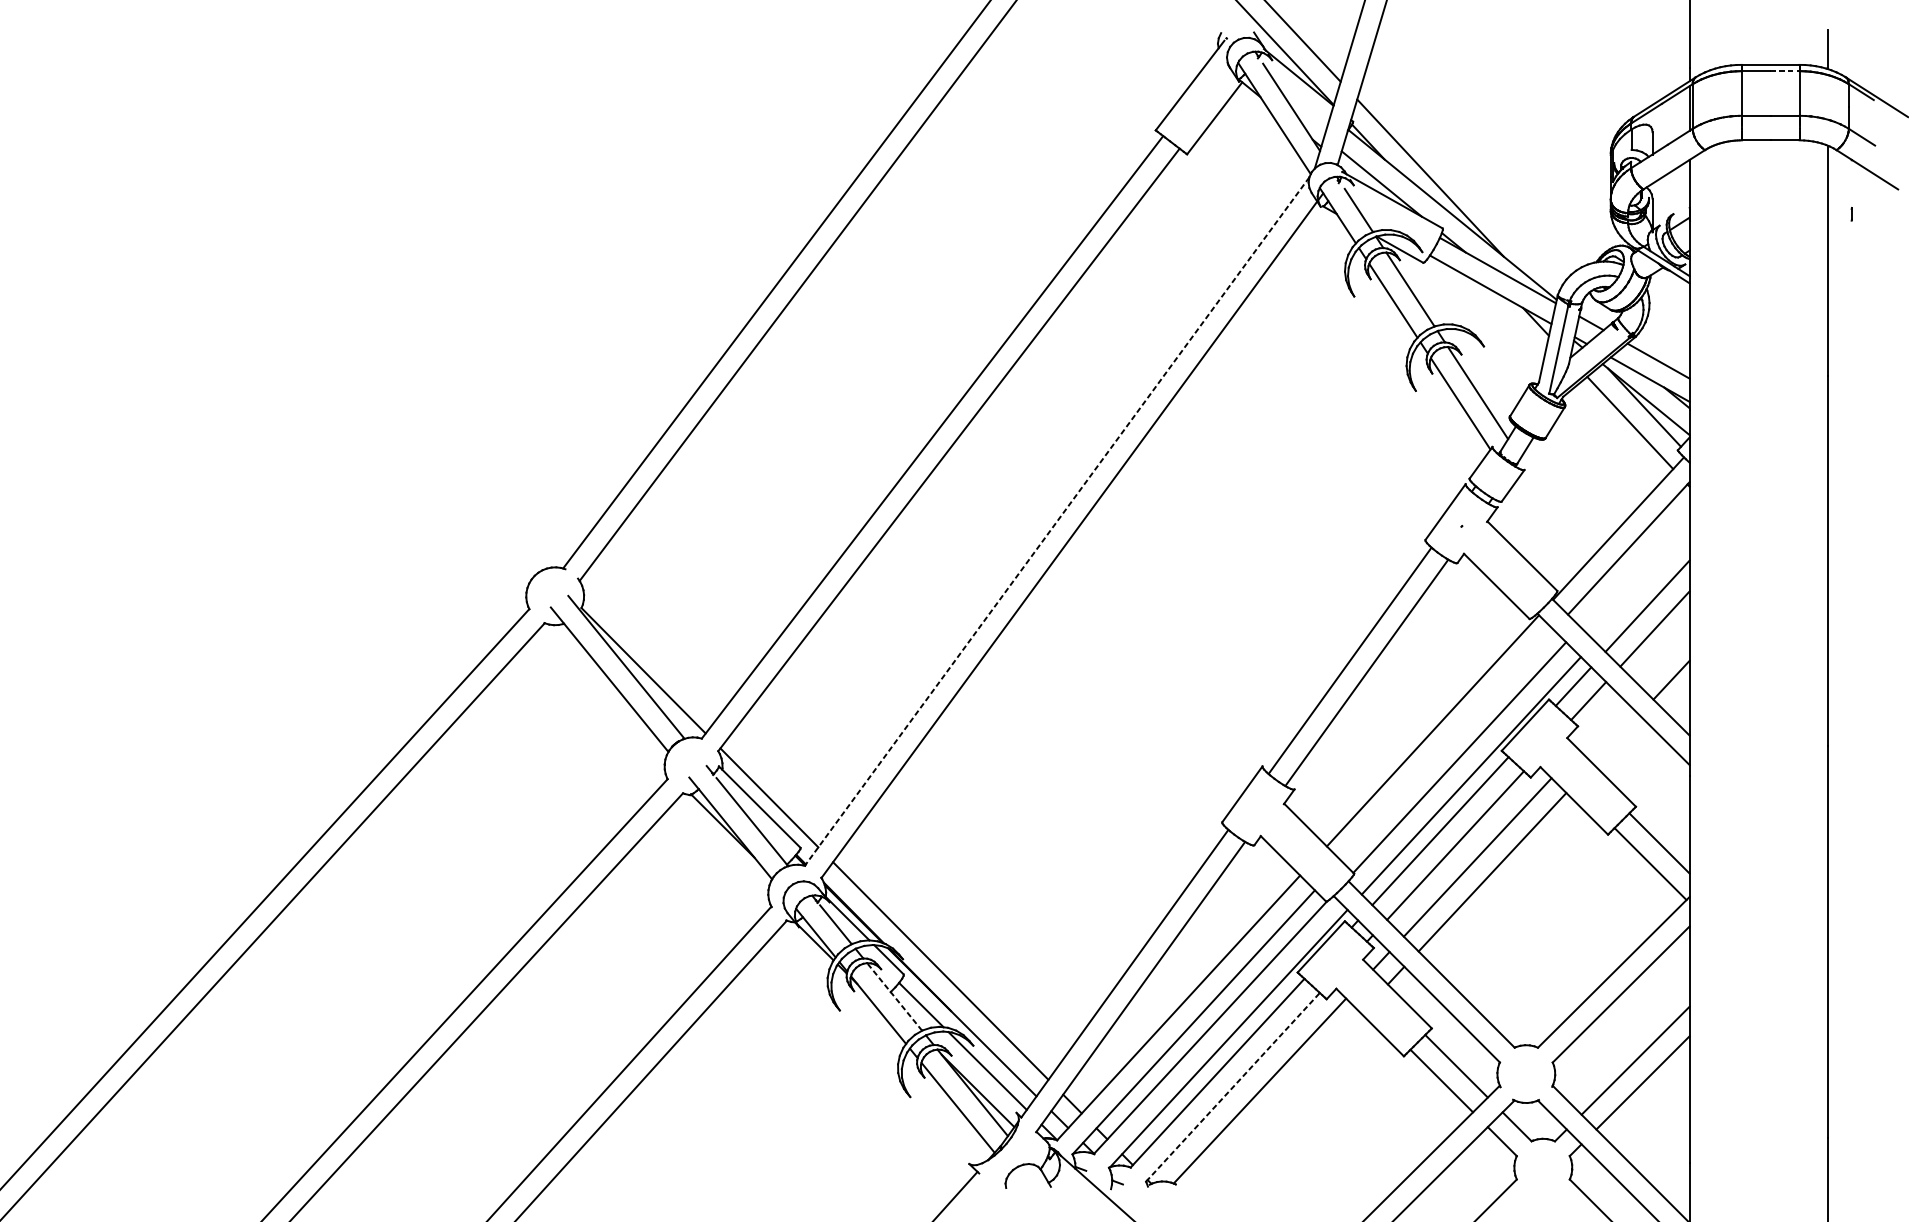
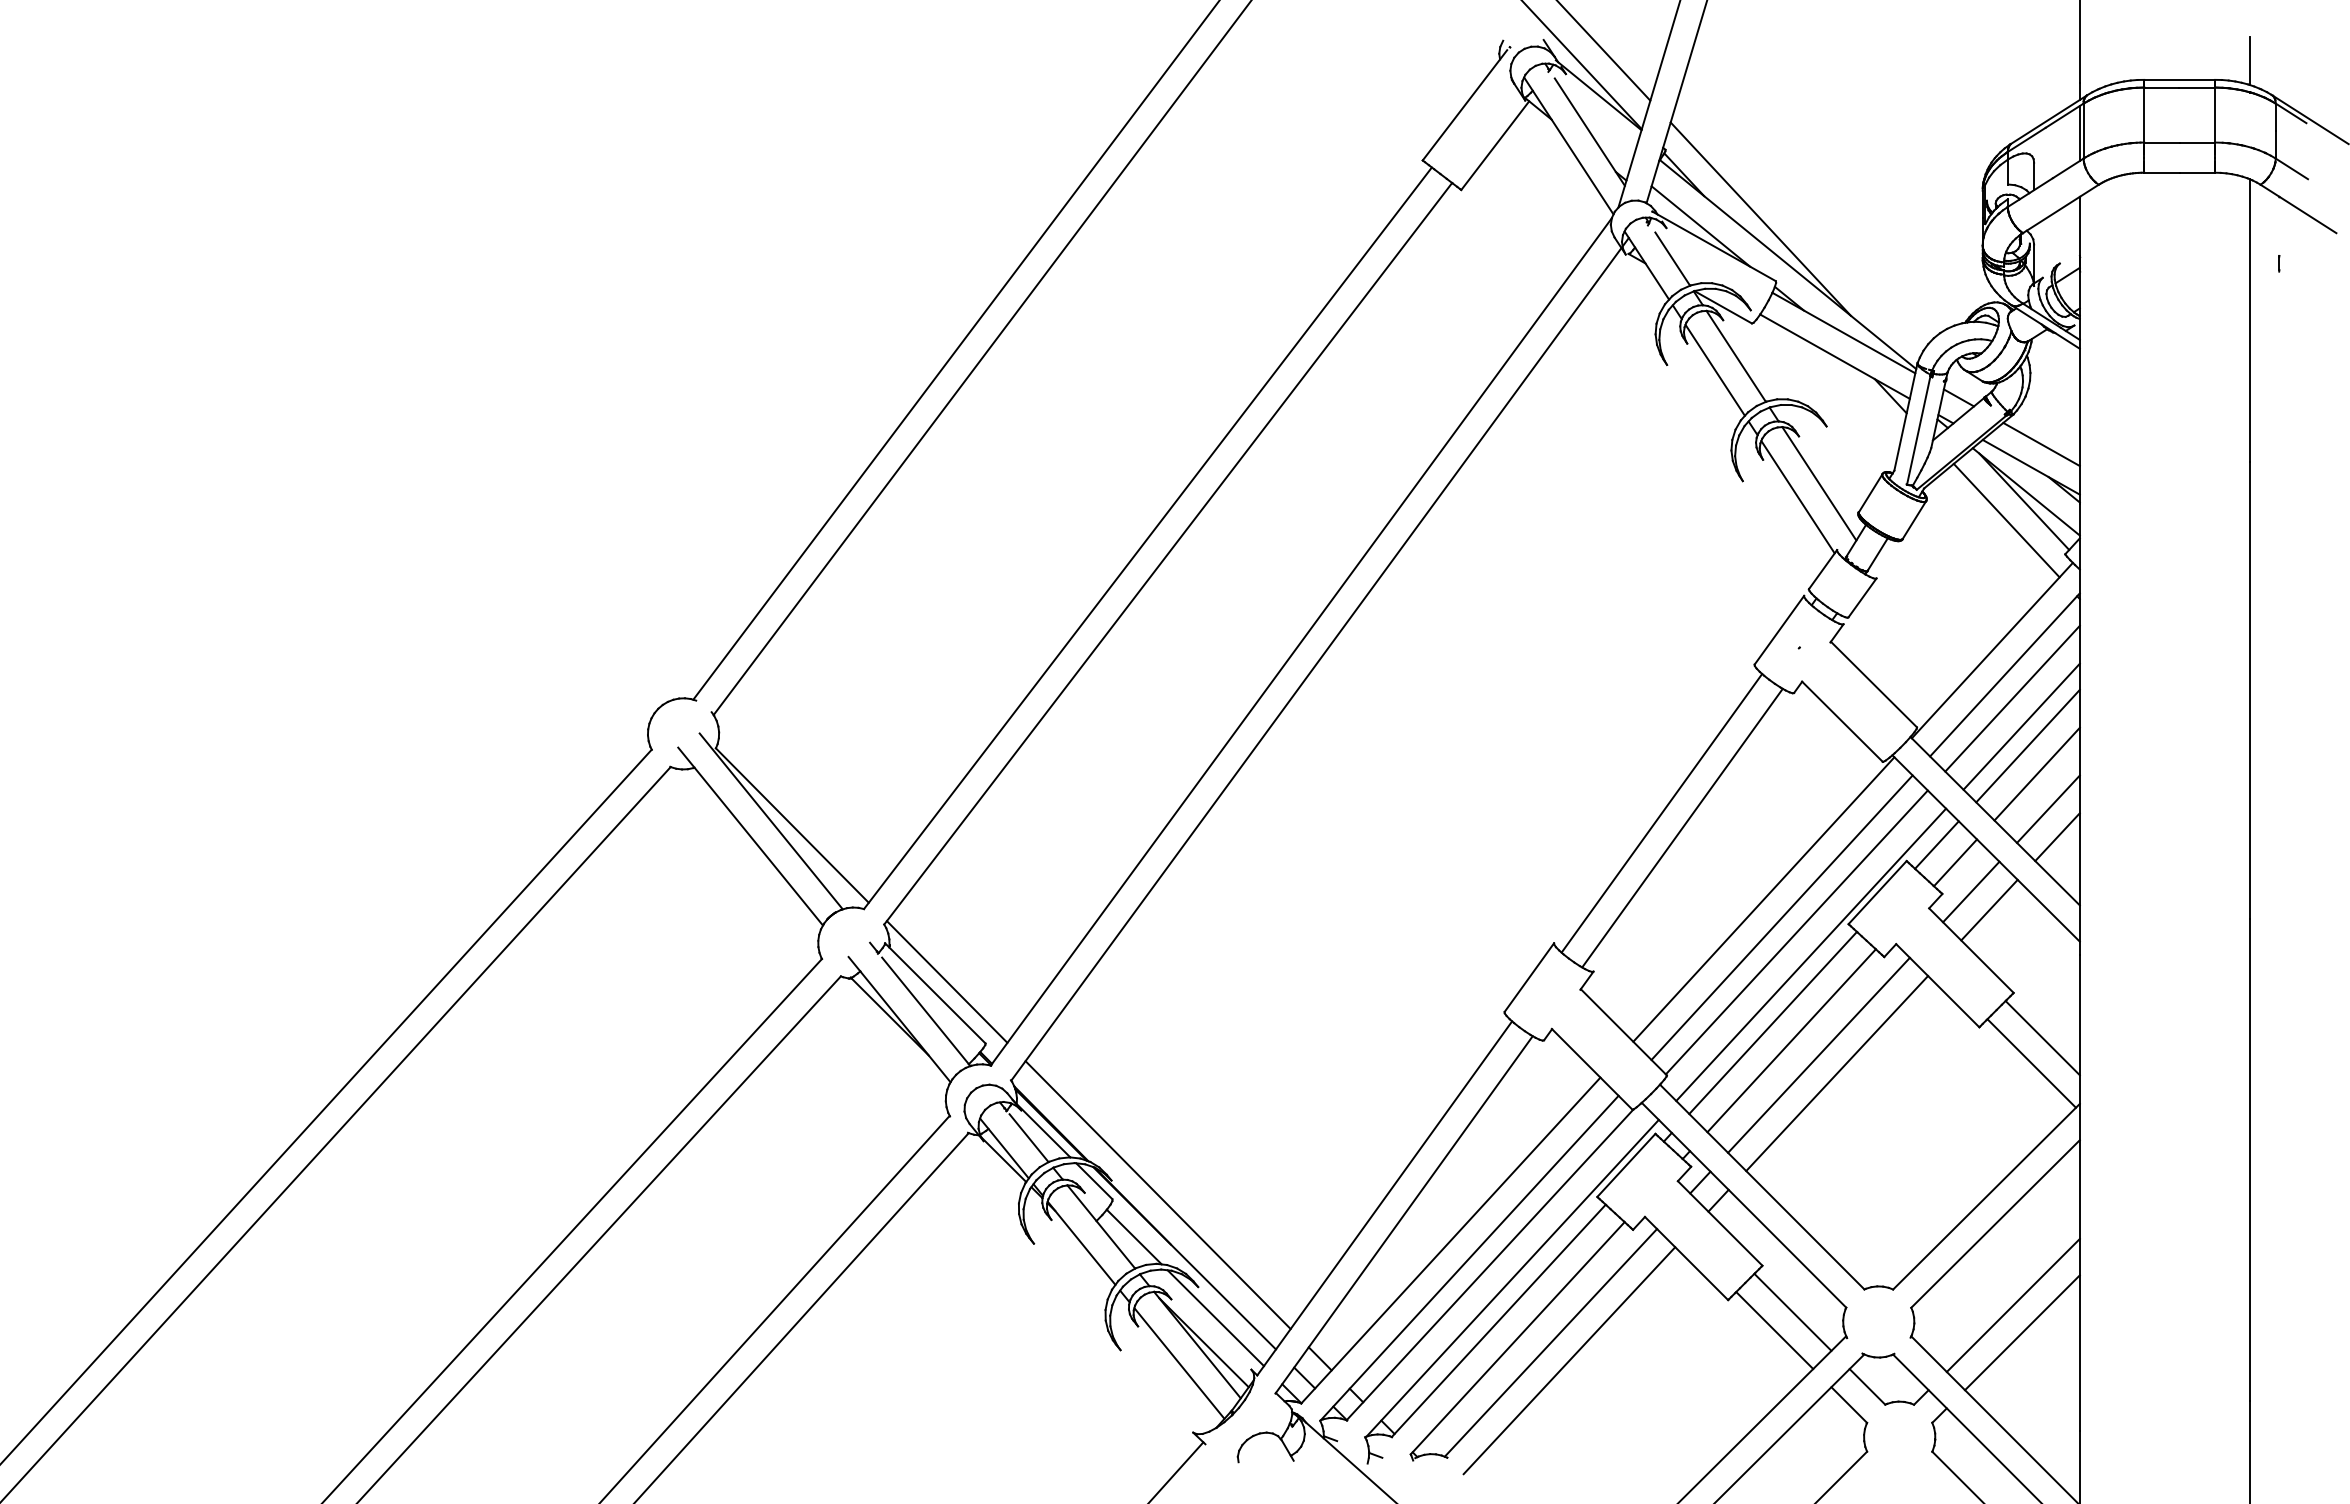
line: (1785, 71) -> (2197, 87), dashed -> solid
line: (1057, 522) -> (1301, 642), dashed -> solid
line: (1634, 567) -> (2012, 698), added
line: (1642, 590) -> (2021, 726), added
line: (1664, 656) -> (2048, 808), added
line: (1601, 724) -> (1971, 891), added
line: (1616, 738) -> (1989, 909), added
line: (1447, 745) -> (1781, 917), added
line: (894, 997) -> (1101, 1227), dashed -> solid
line: (1232, 1087) -> (1517, 1338), dashed -> solid
line: (1275, 1105) -> (1569, 1360), added

